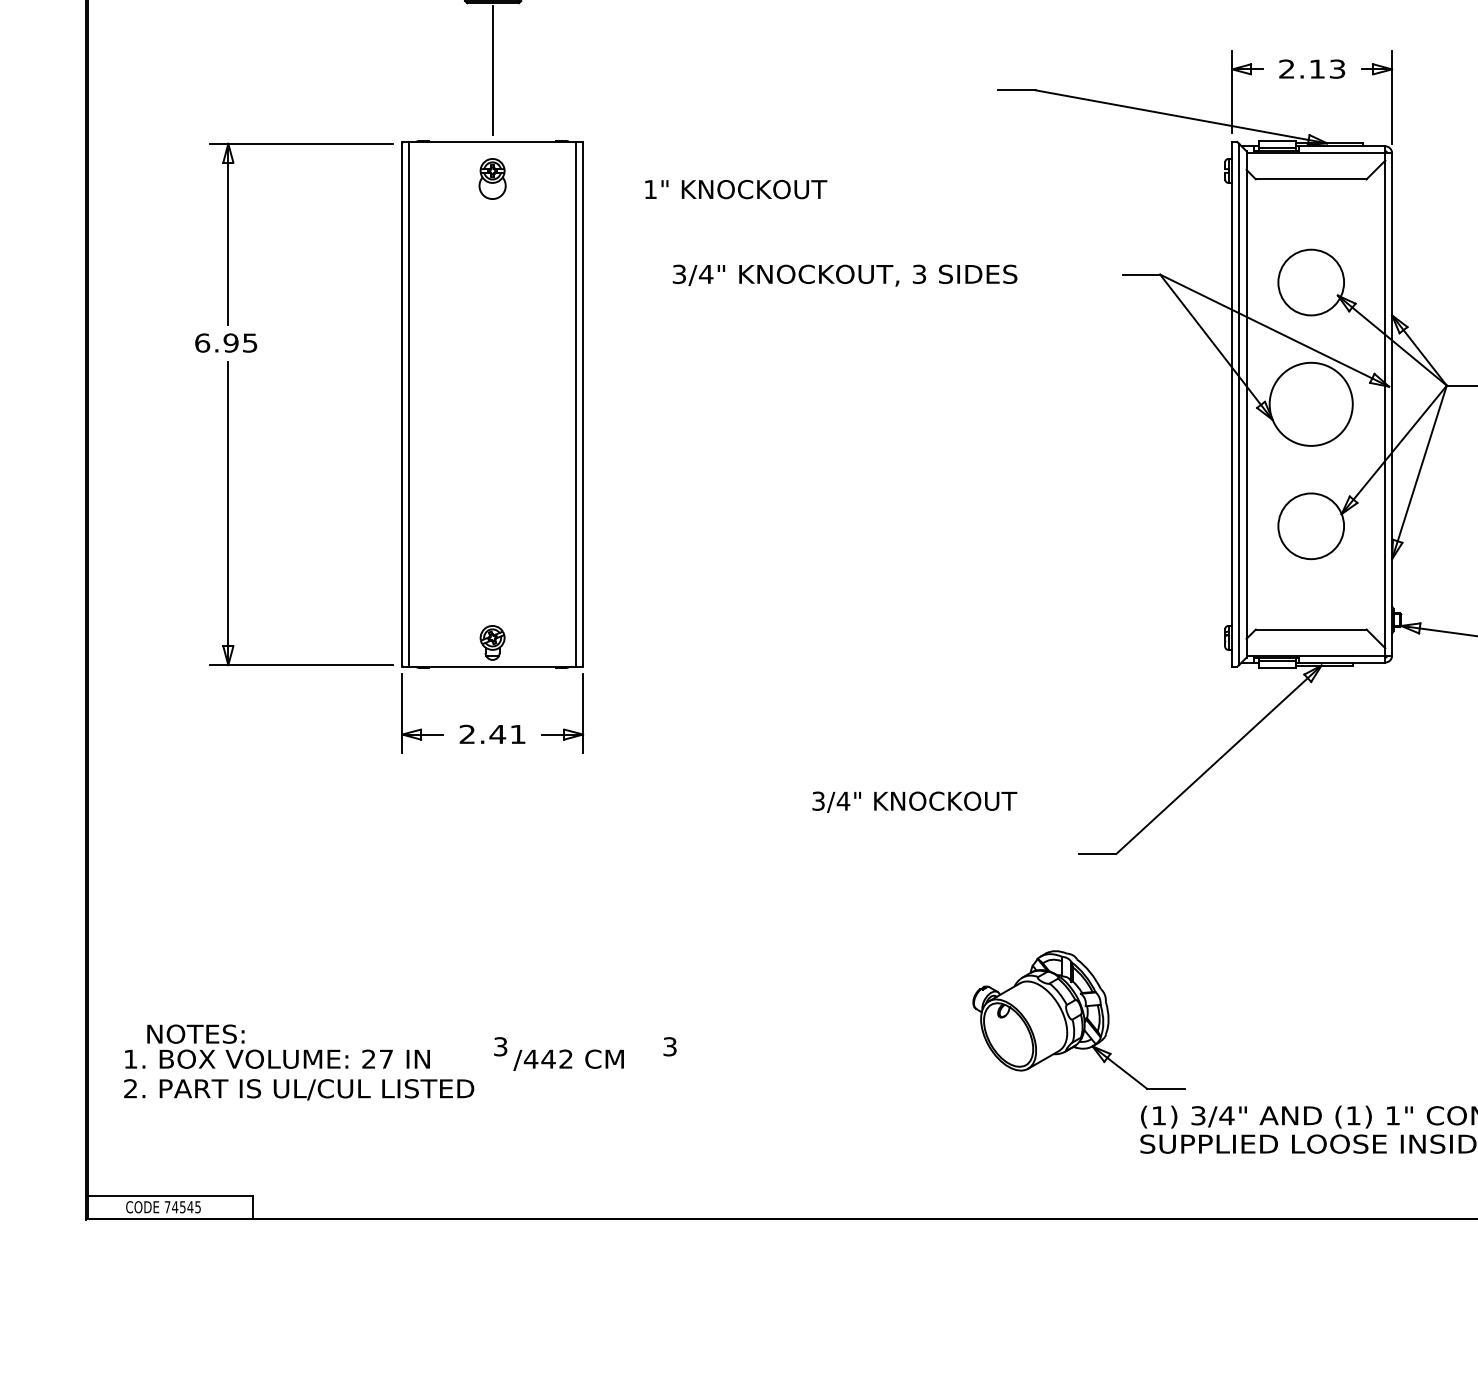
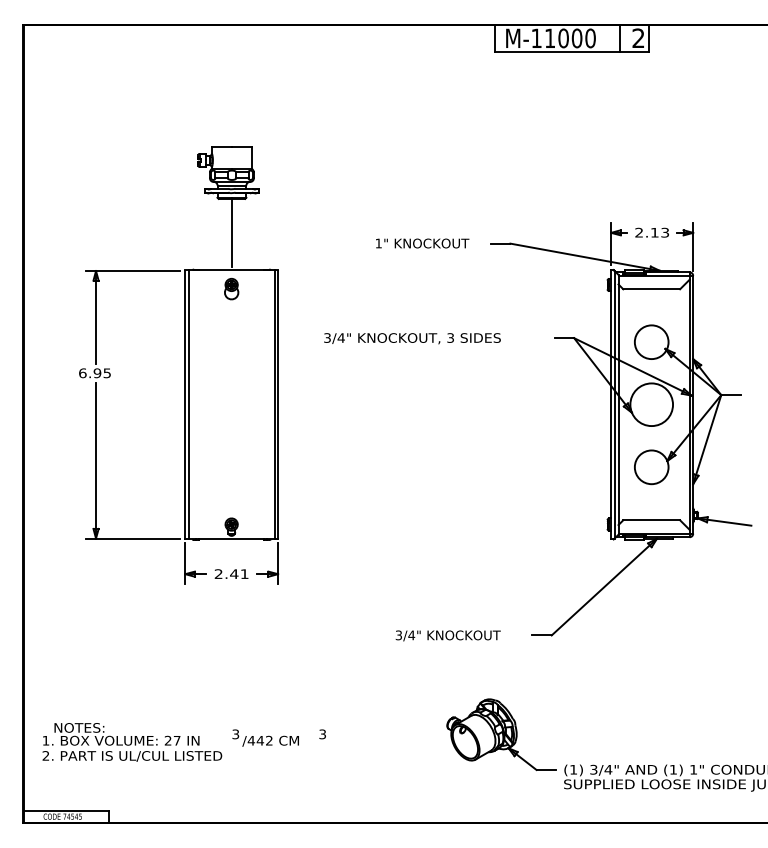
text: (735, 189) -> (422, 243), moved
text: (913, 801) -> (447, 635), moved
part: (1078, 1019) -> (501, 734), moved

